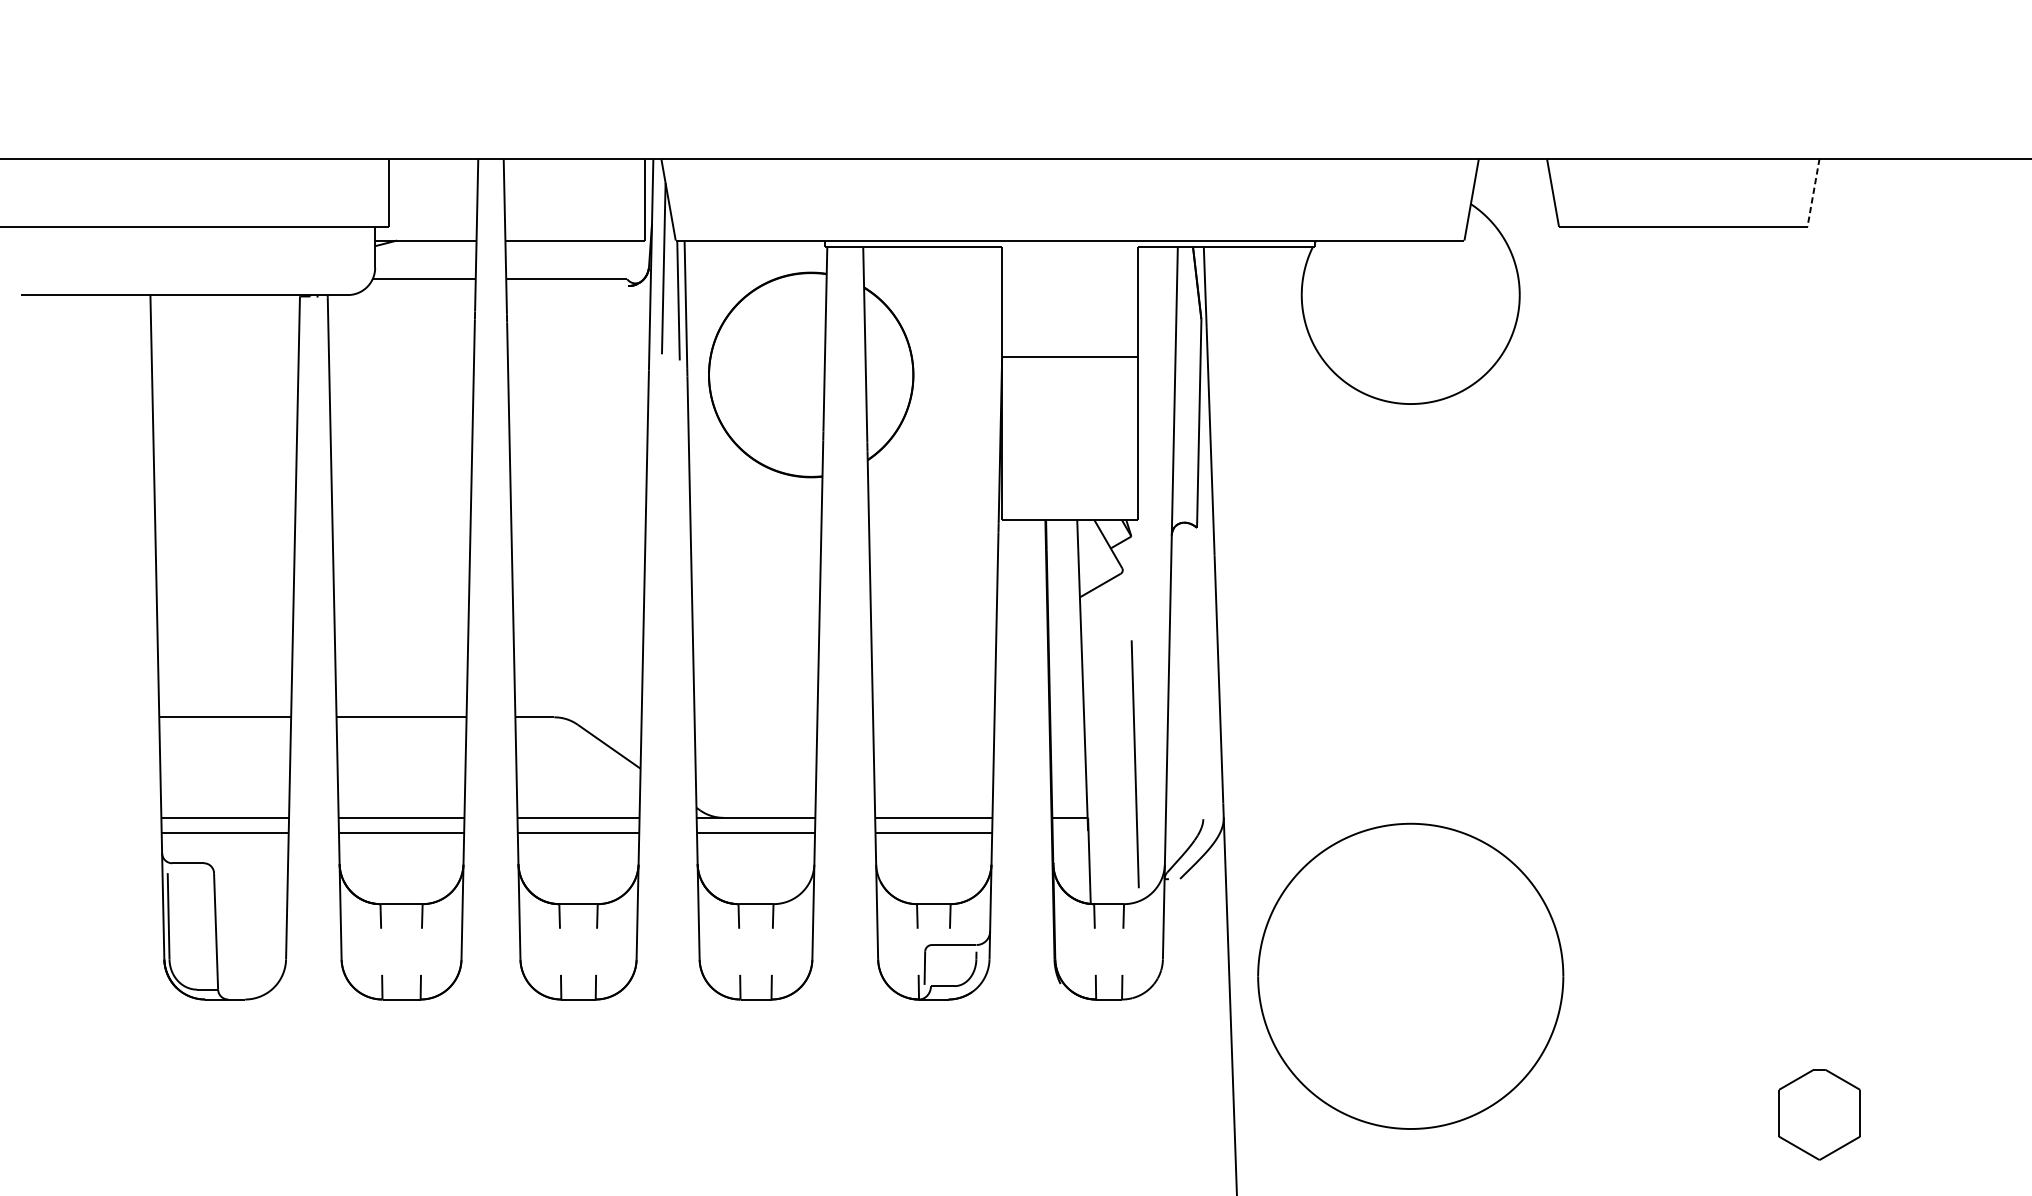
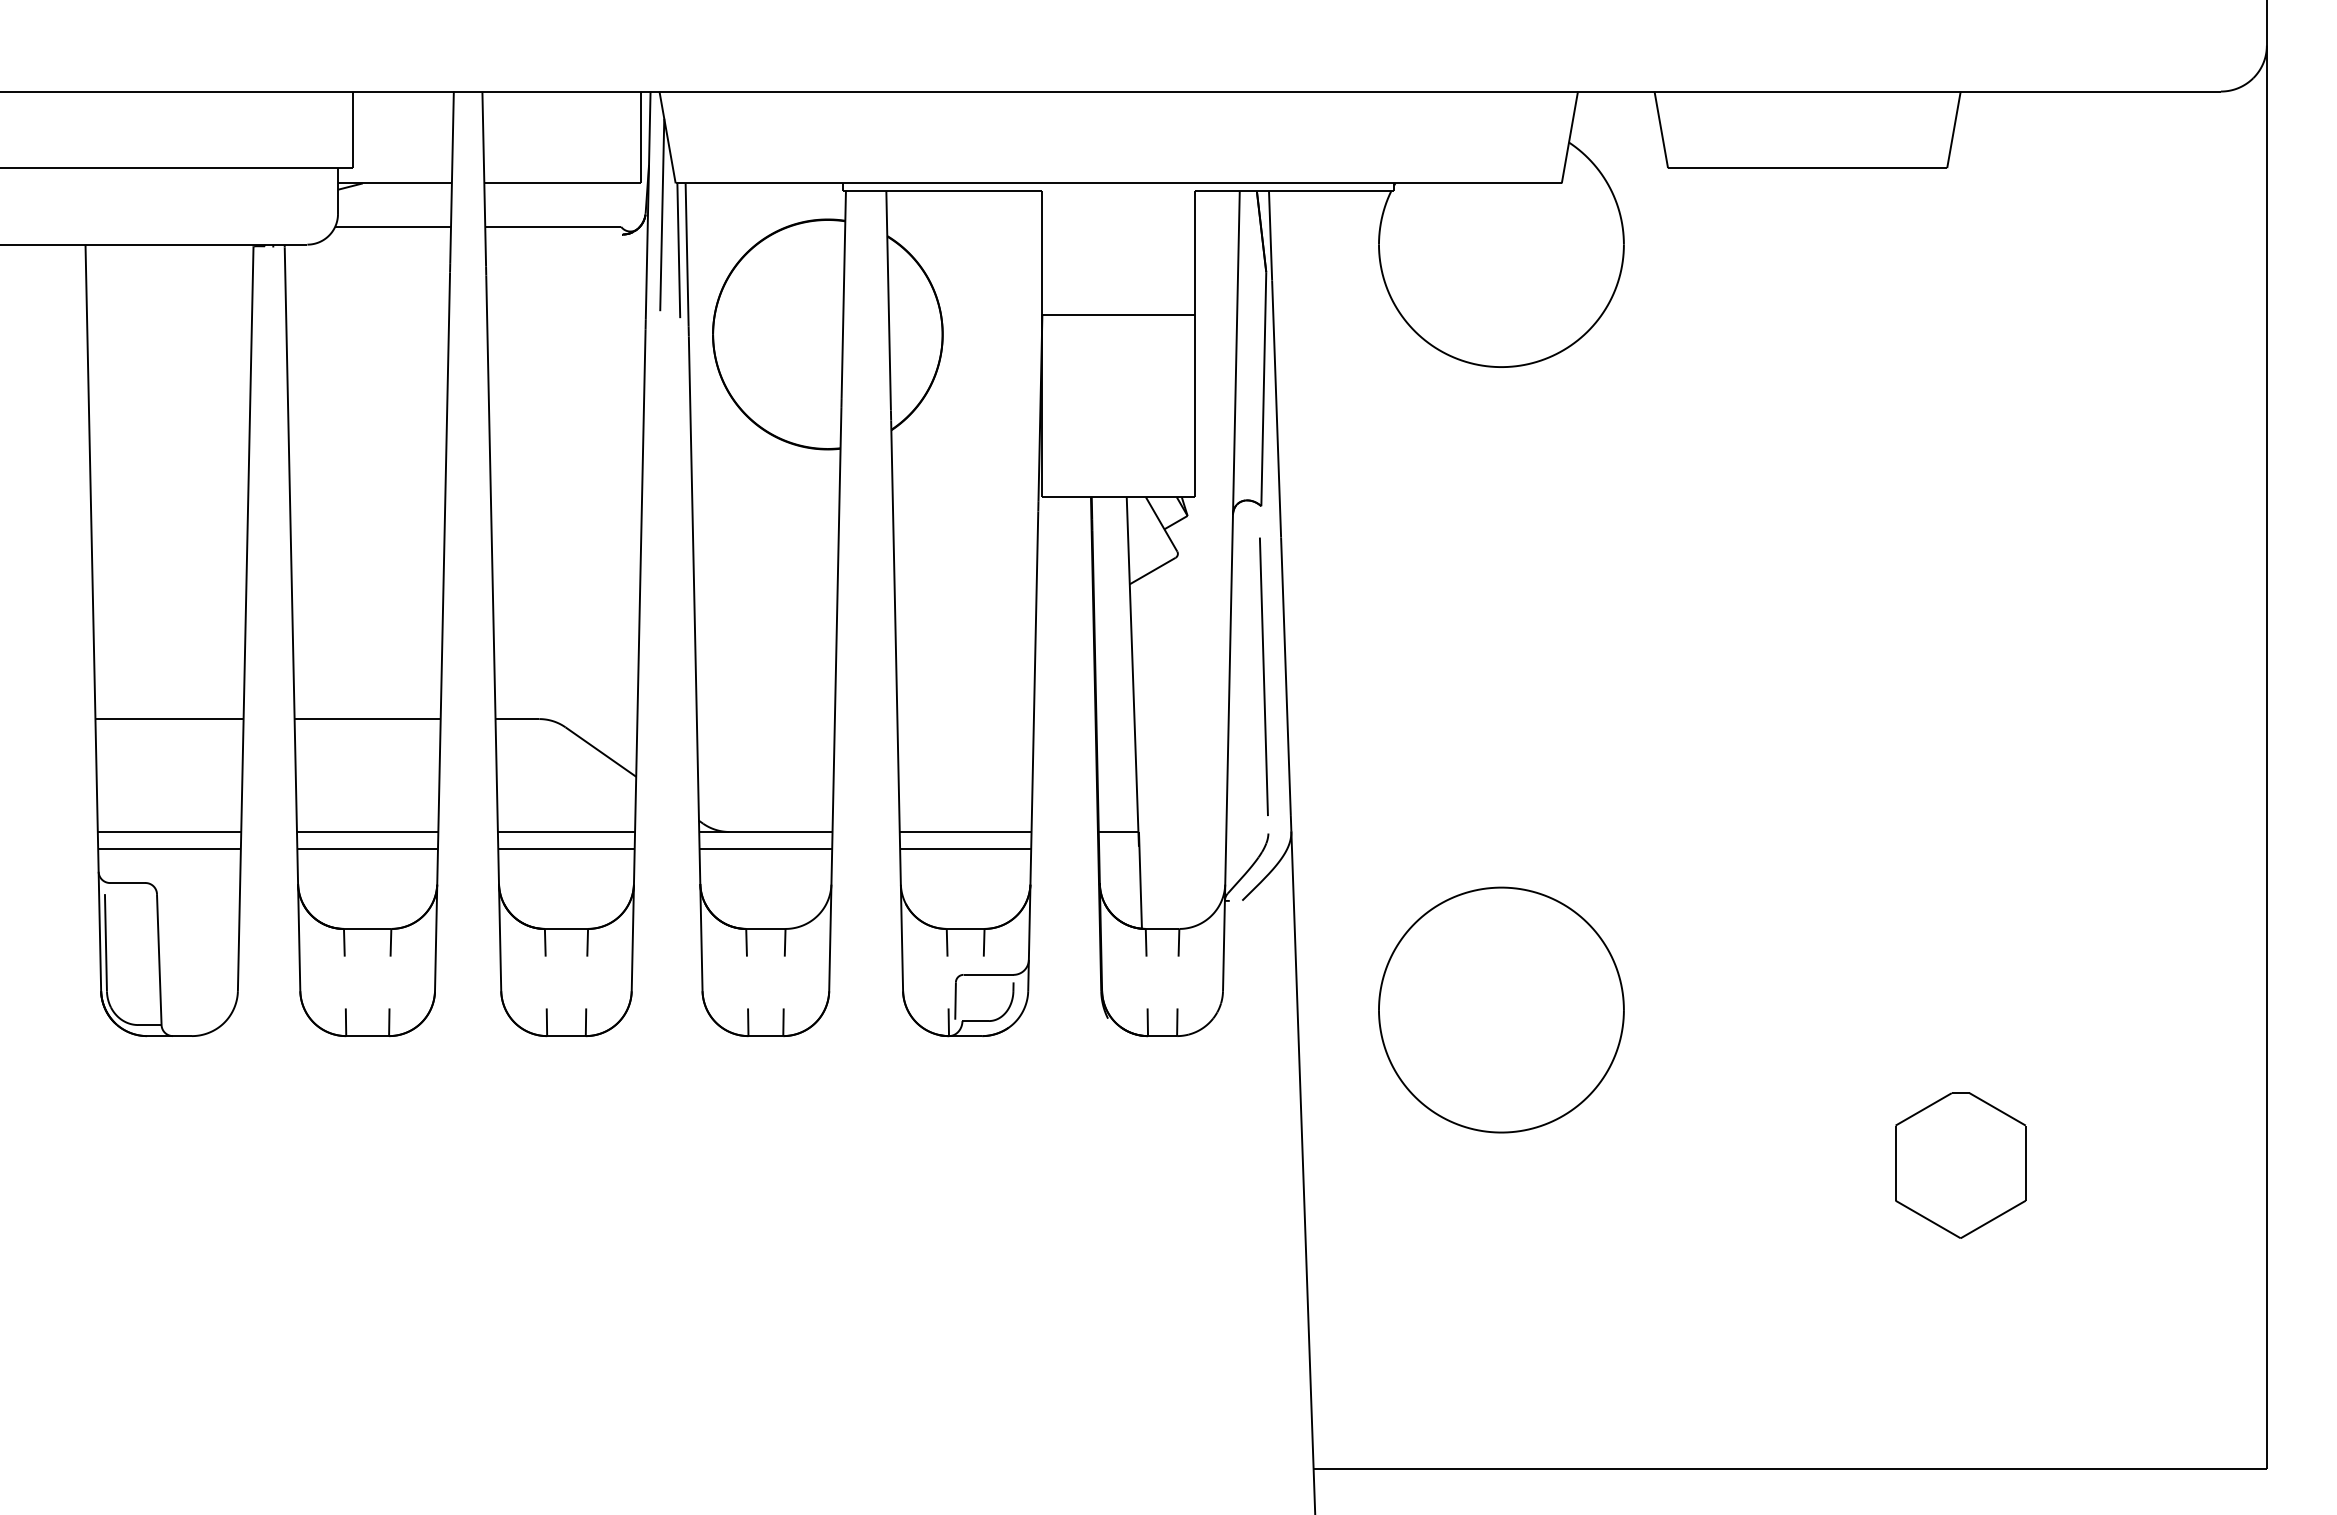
line: (1813, 192) -> (1953, 129), dashed -> solid
line: (1134, 763) -> (1263, 676), moved
part: (1410, 975) -> (1501, 1009), size x0.71
part: (1819, 1114) -> (1960, 1165), size x1.43

